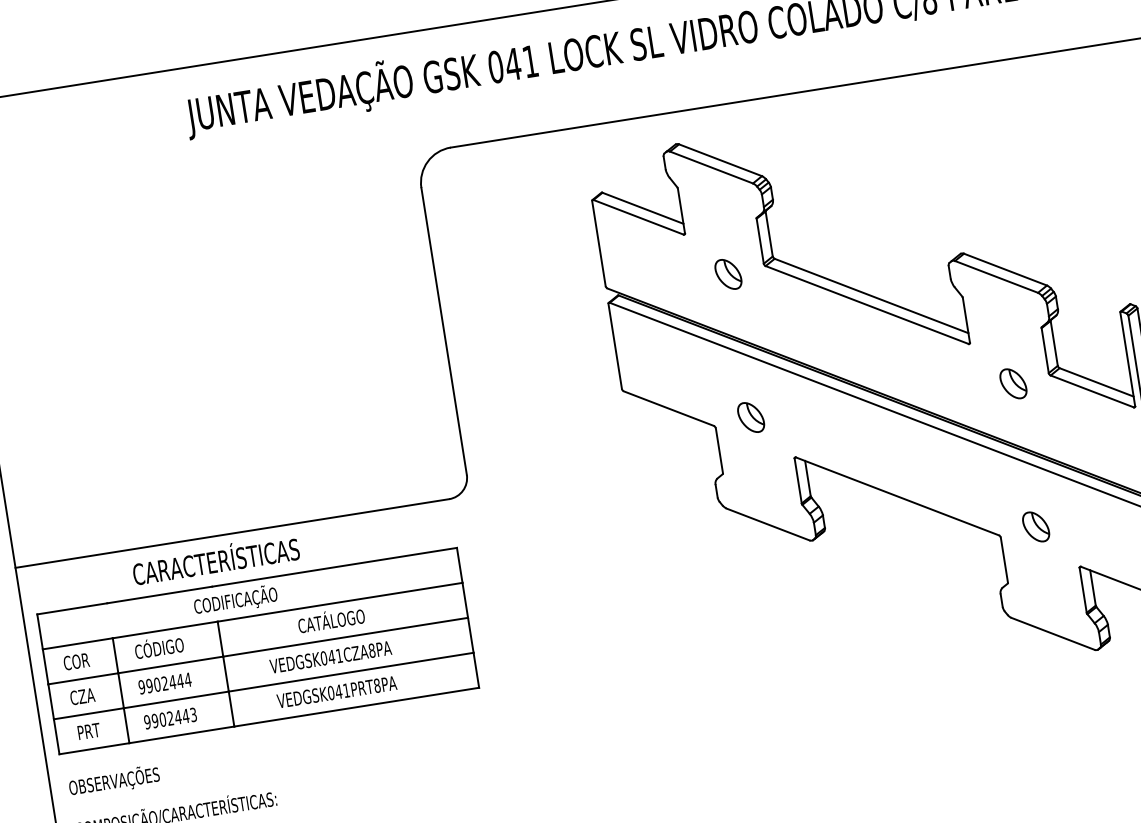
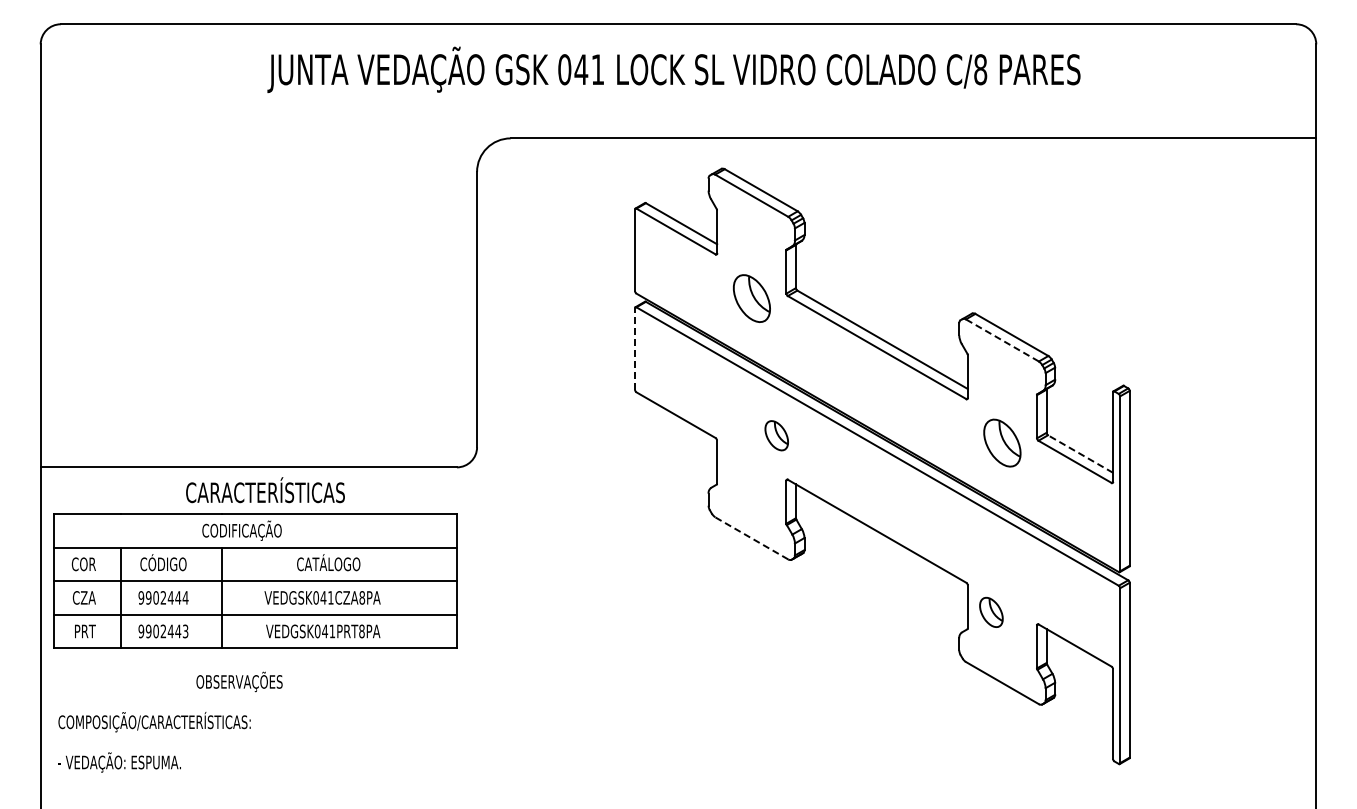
part: (728, 273) -> (751, 297), size x1.6
line: (996, 276) -> (1002, 340), solid -> dashed
line: (615, 345) -> (635, 348), solid -> dashed
line: (1096, 382) -> (1080, 454), solid -> dashed
part: (1013, 383) -> (1002, 442), size x1.6
part: (750, 417) -> (776, 435), moved
line: (767, 524) -> (751, 538), solid -> dashed
part: (1036, 525) -> (991, 611), moved
text: (215, 559) -> (265, 490), moved
text: (114, 780) -> (239, 681), moved

